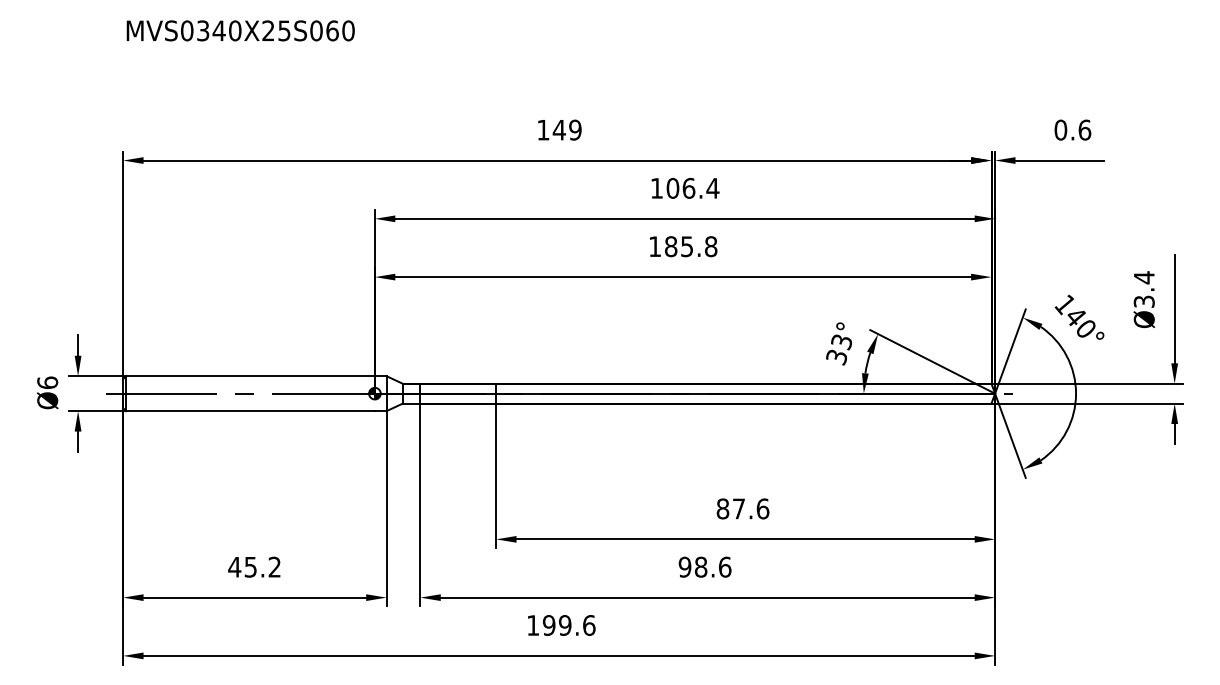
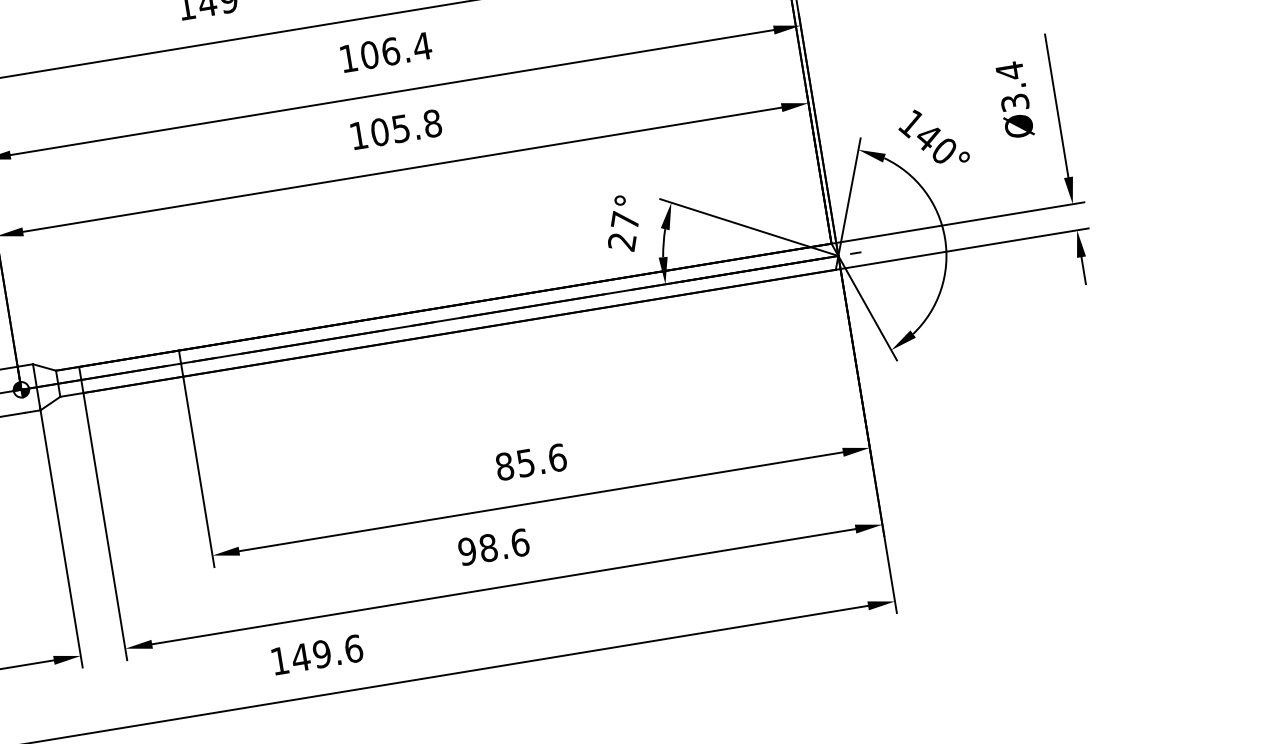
text: (670, 246) -> (379, 132), 185.8 -> 105.8
text: (838, 349) -> (622, 231), 33° -> 27°
text: (738, 508) -> (525, 462), 87.6 -> 85.6
text: (548, 625) -> (300, 657), 199.6 -> 149.6

